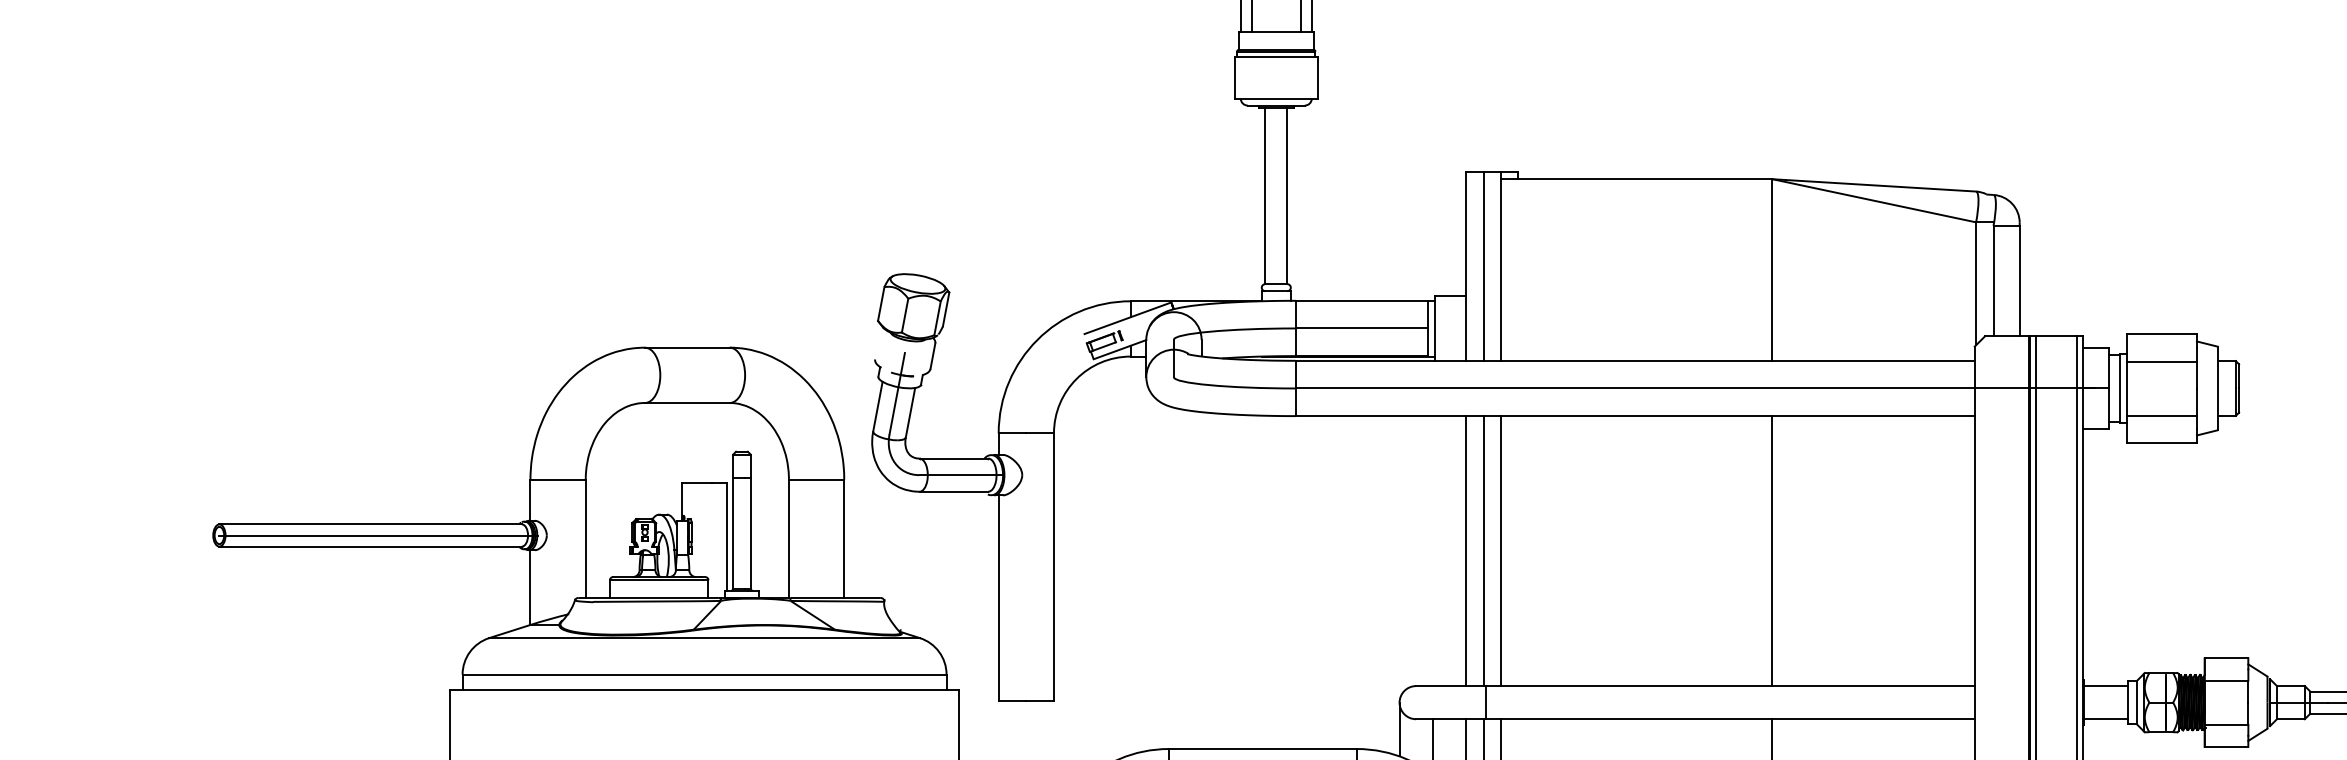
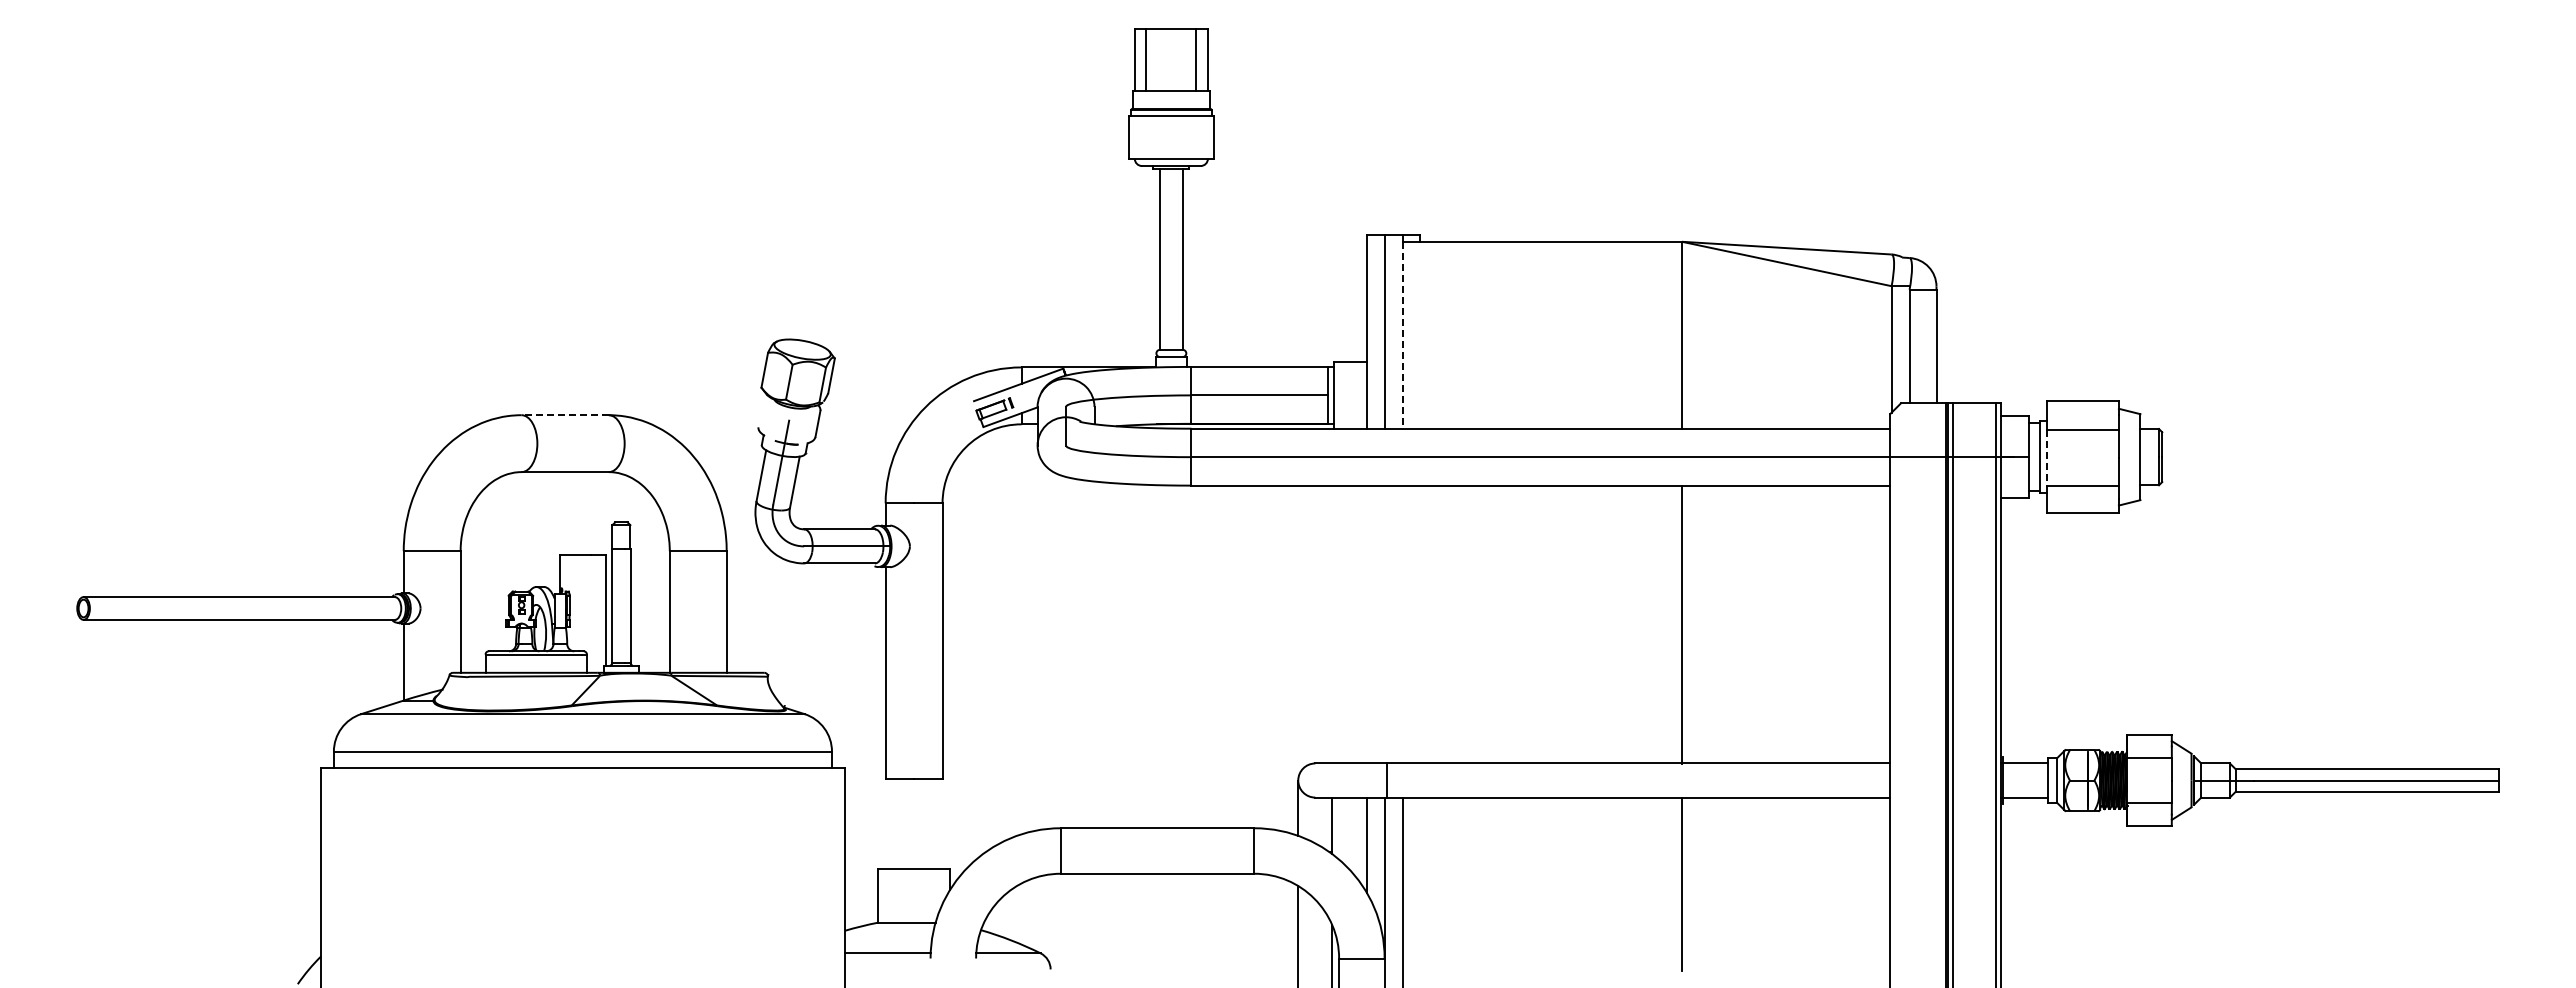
line: (1500, 270) -> (1402, 335), solid -> dashed
line: (687, 347) -> (565, 415), solid -> dashed
line: (2127, 388) -> (2047, 457), solid -> dashed
line: (378, 535) -> (247, 608), removed
line: (1465, 551) -> (1366, 624), removed
line: (1483, 551) -> (1384, 624), removed
line: (1500, 551) -> (1402, 624), removed

